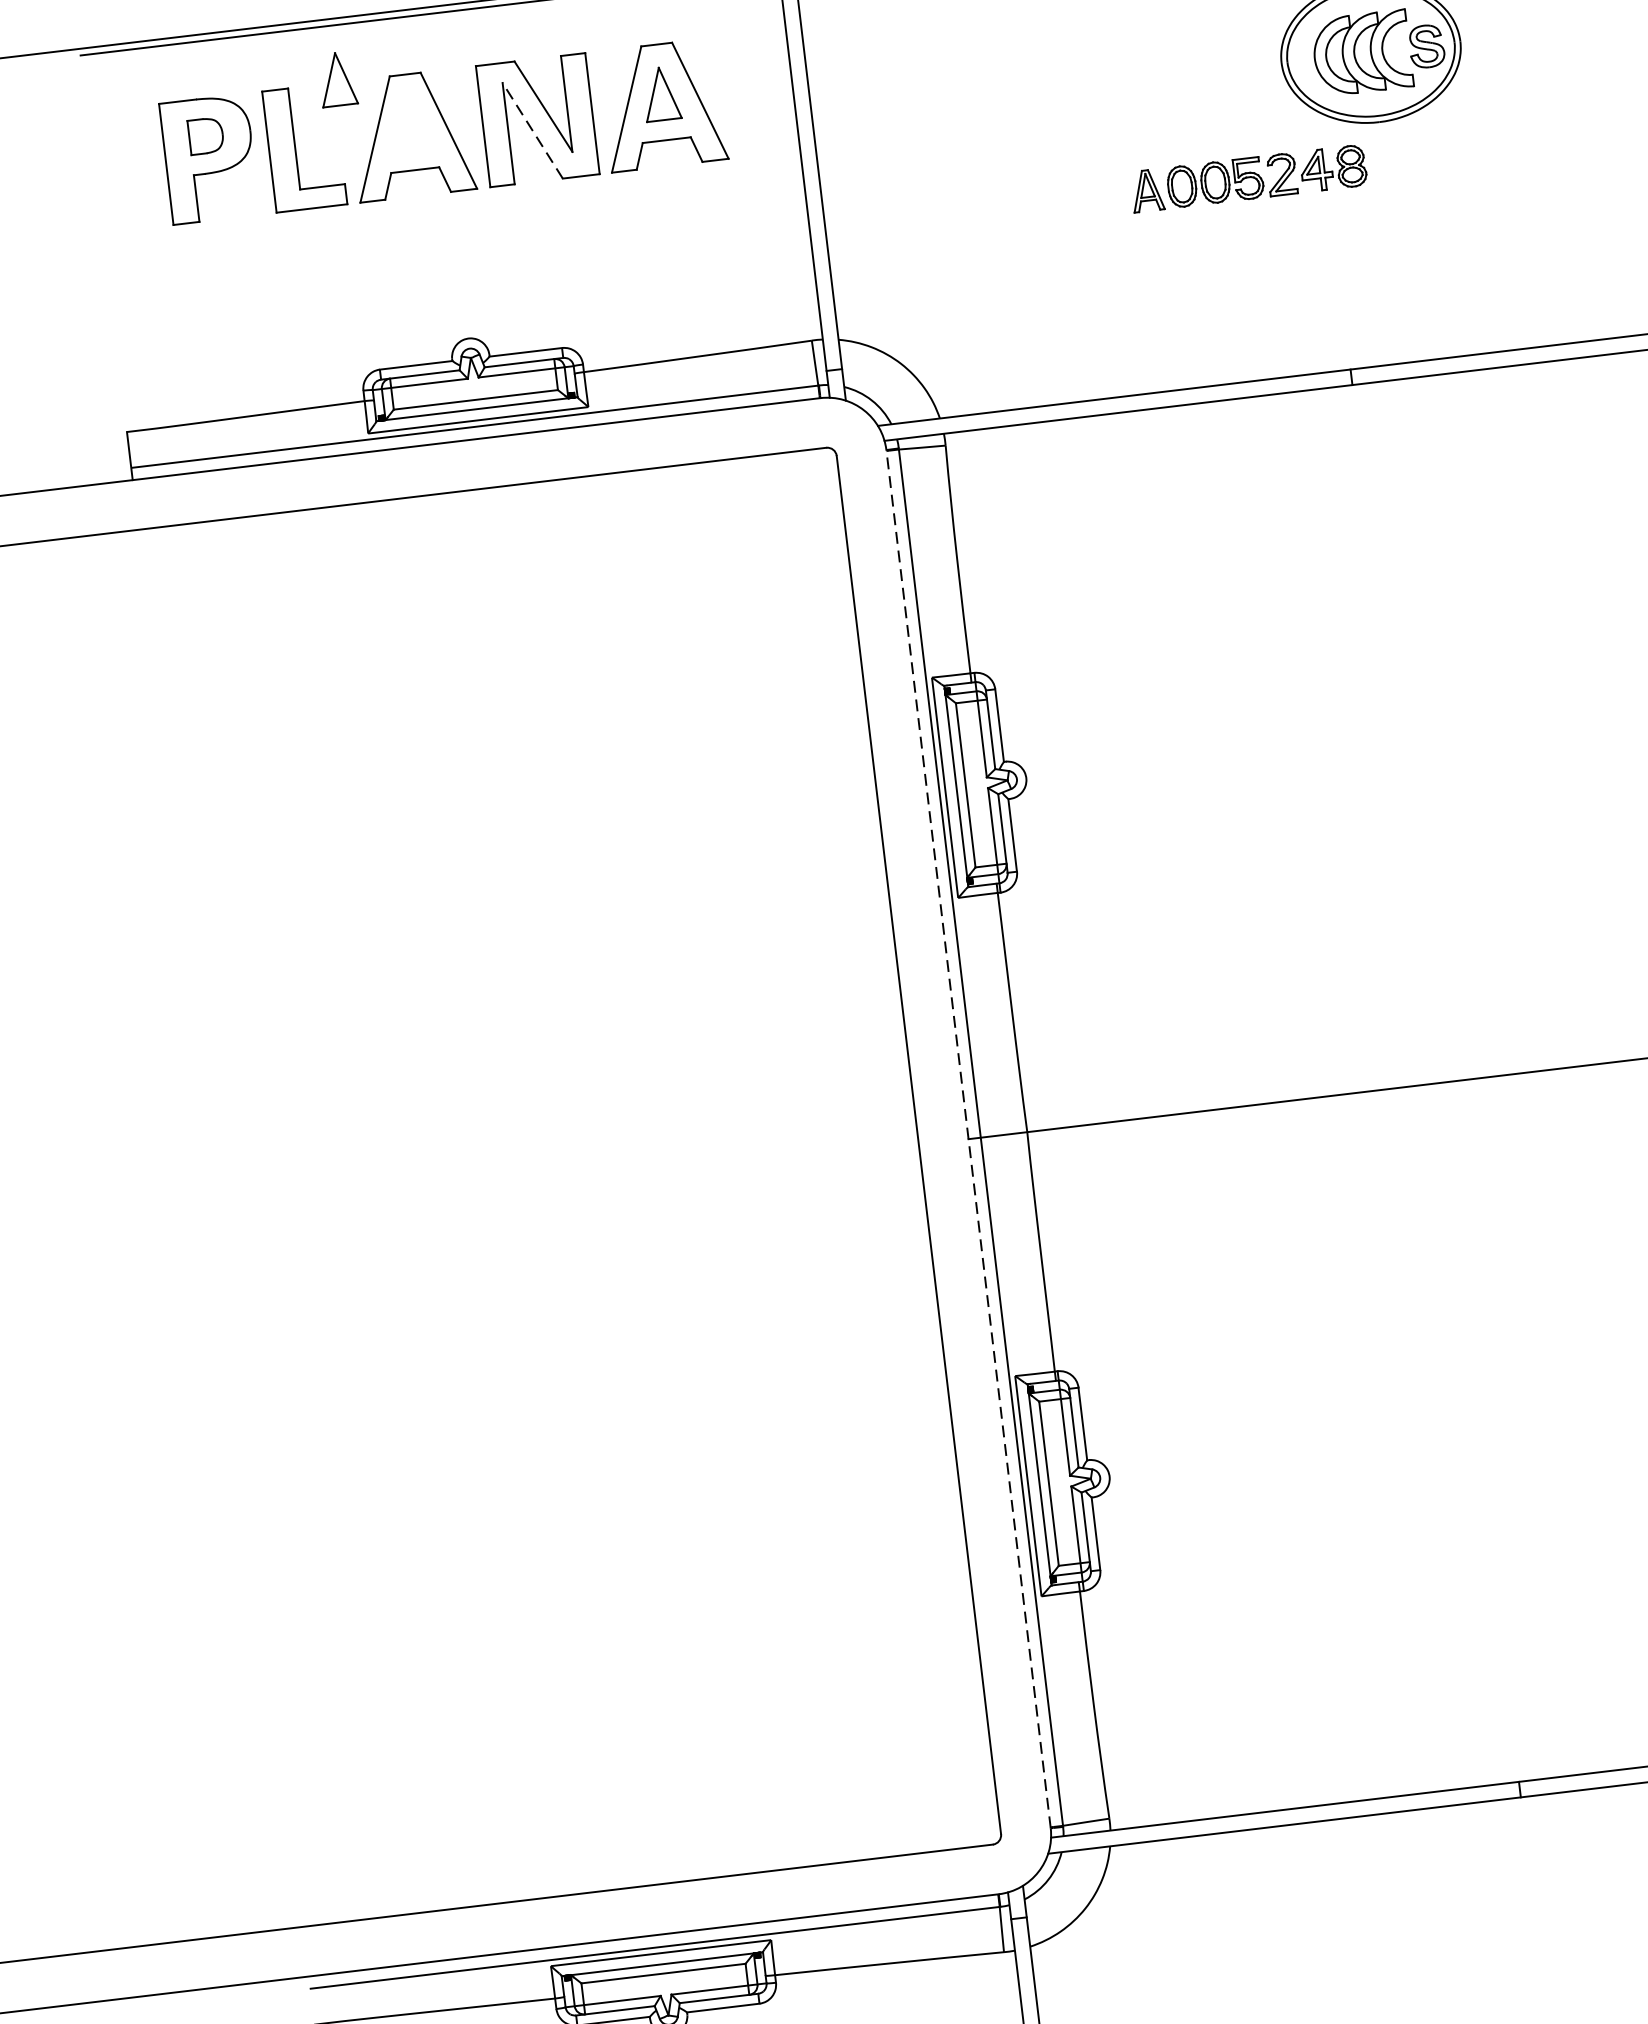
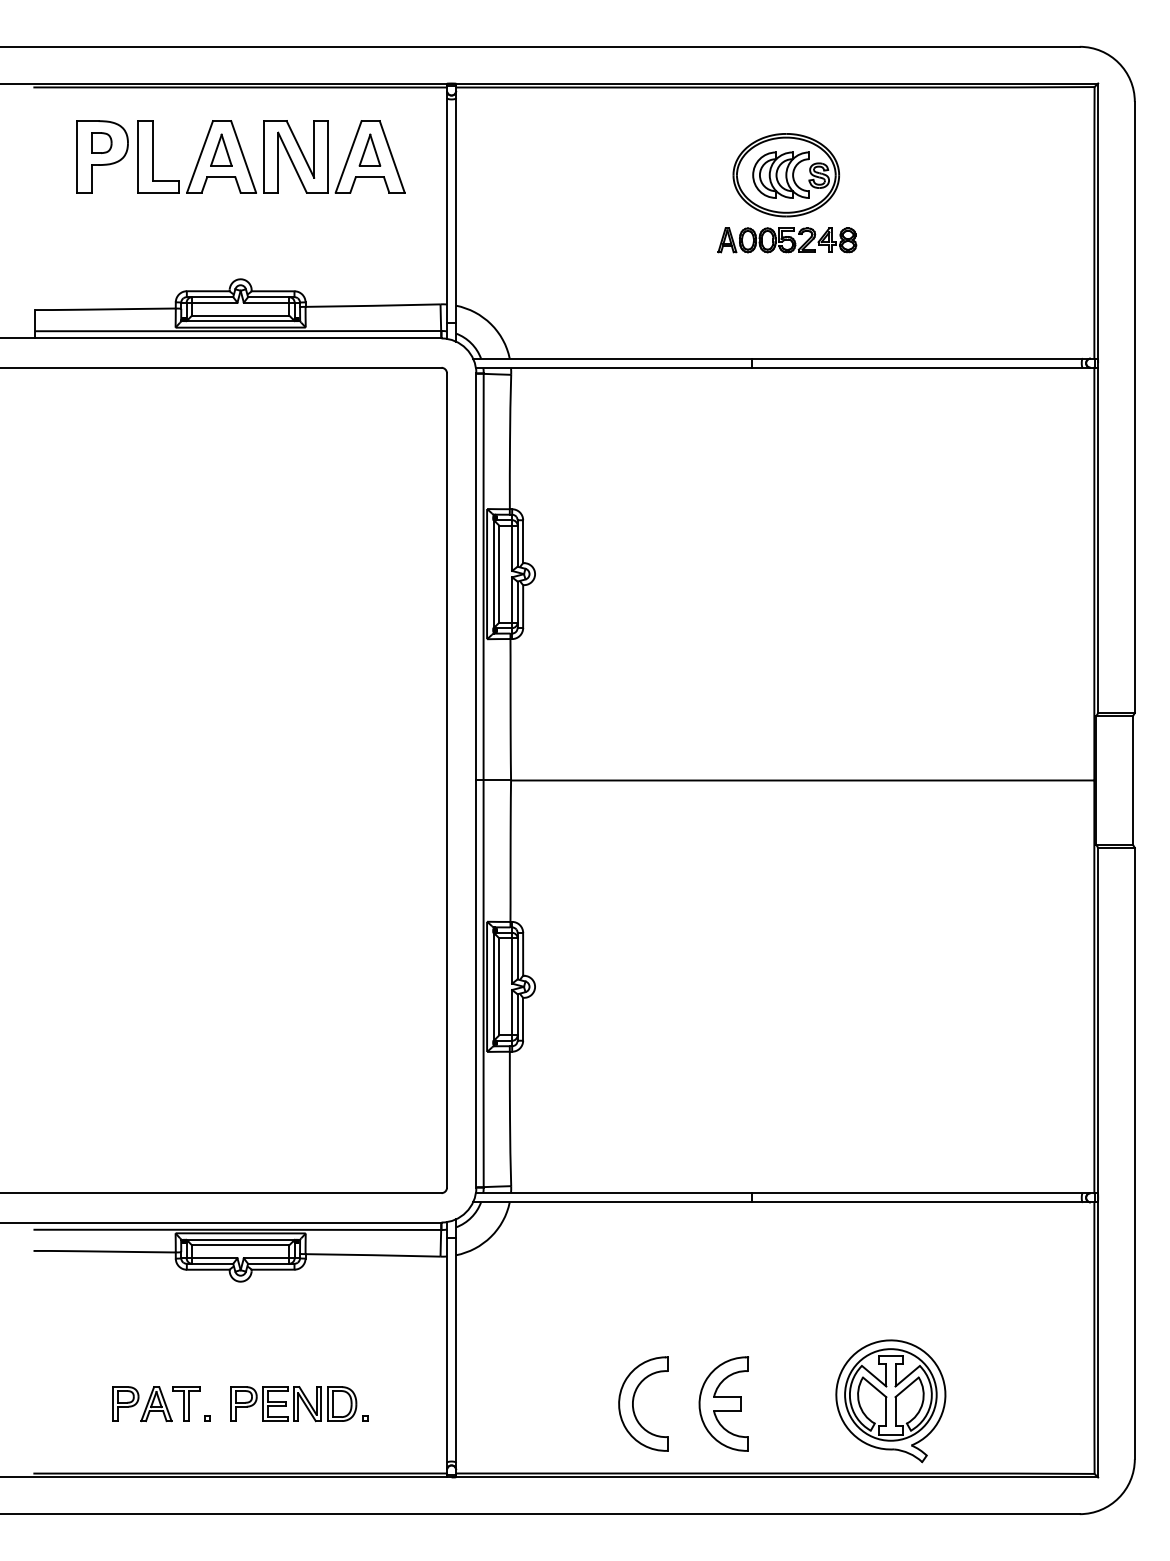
part: (337, 78) -> (221, 149), moved
line: (532, 130) -> (292, 162), dashed -> solid
part: (1249, 178) -> (787, 240), moved
line: (968, 1139) -> (476, 780), dashed -> solid

